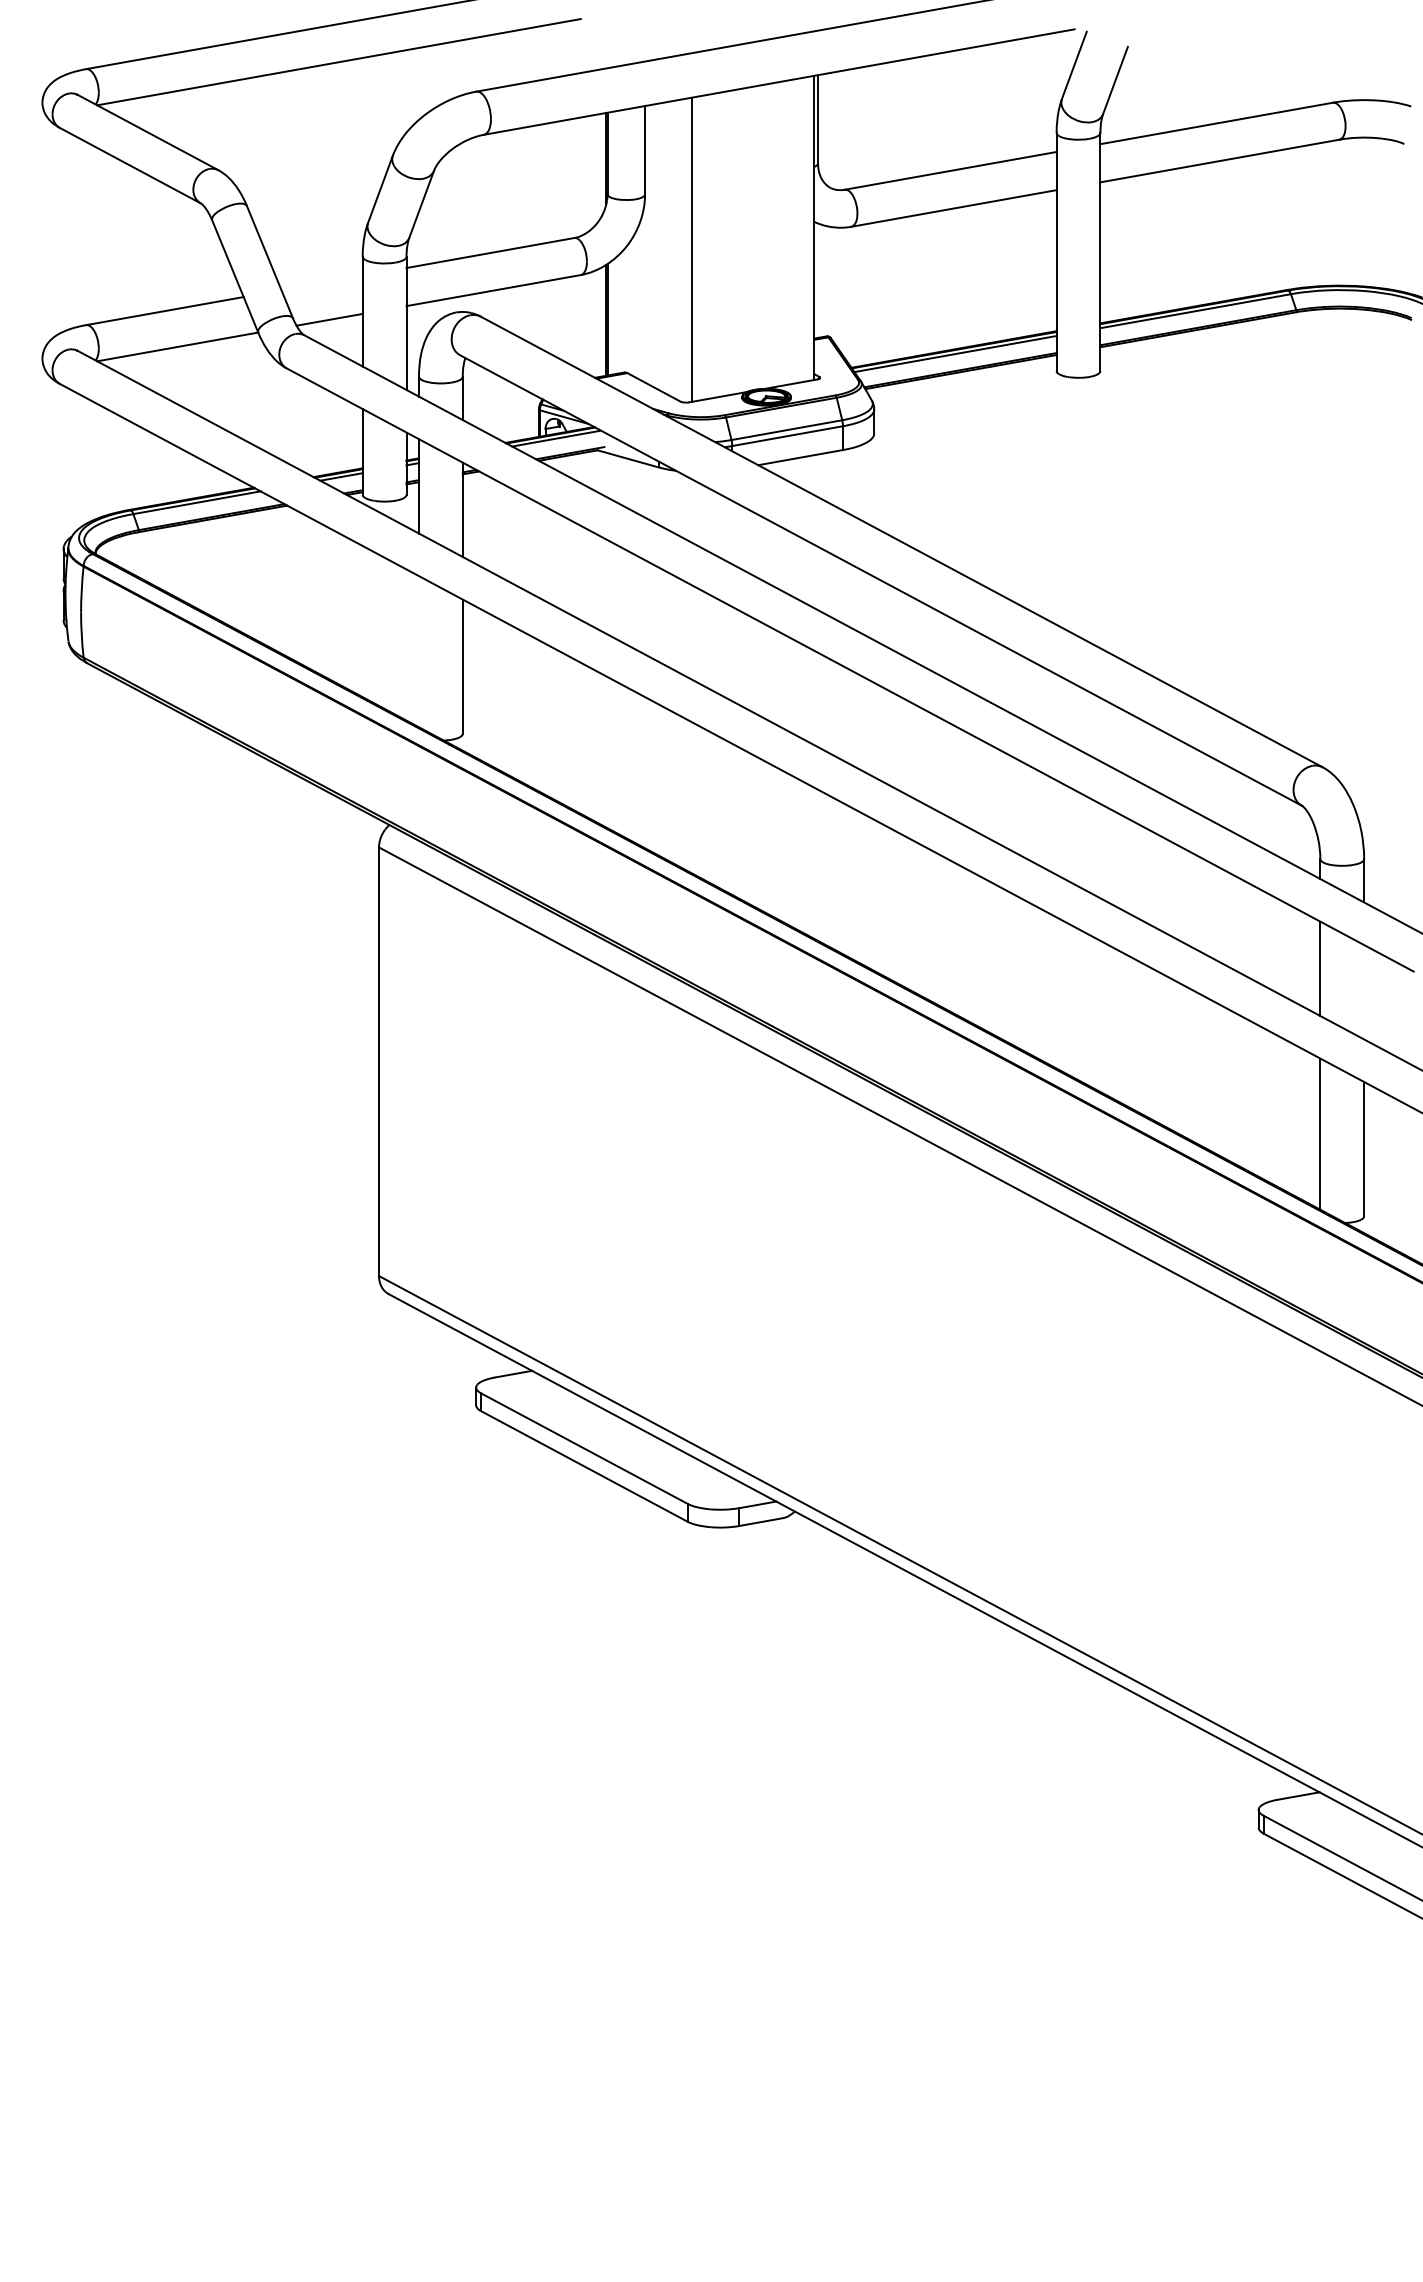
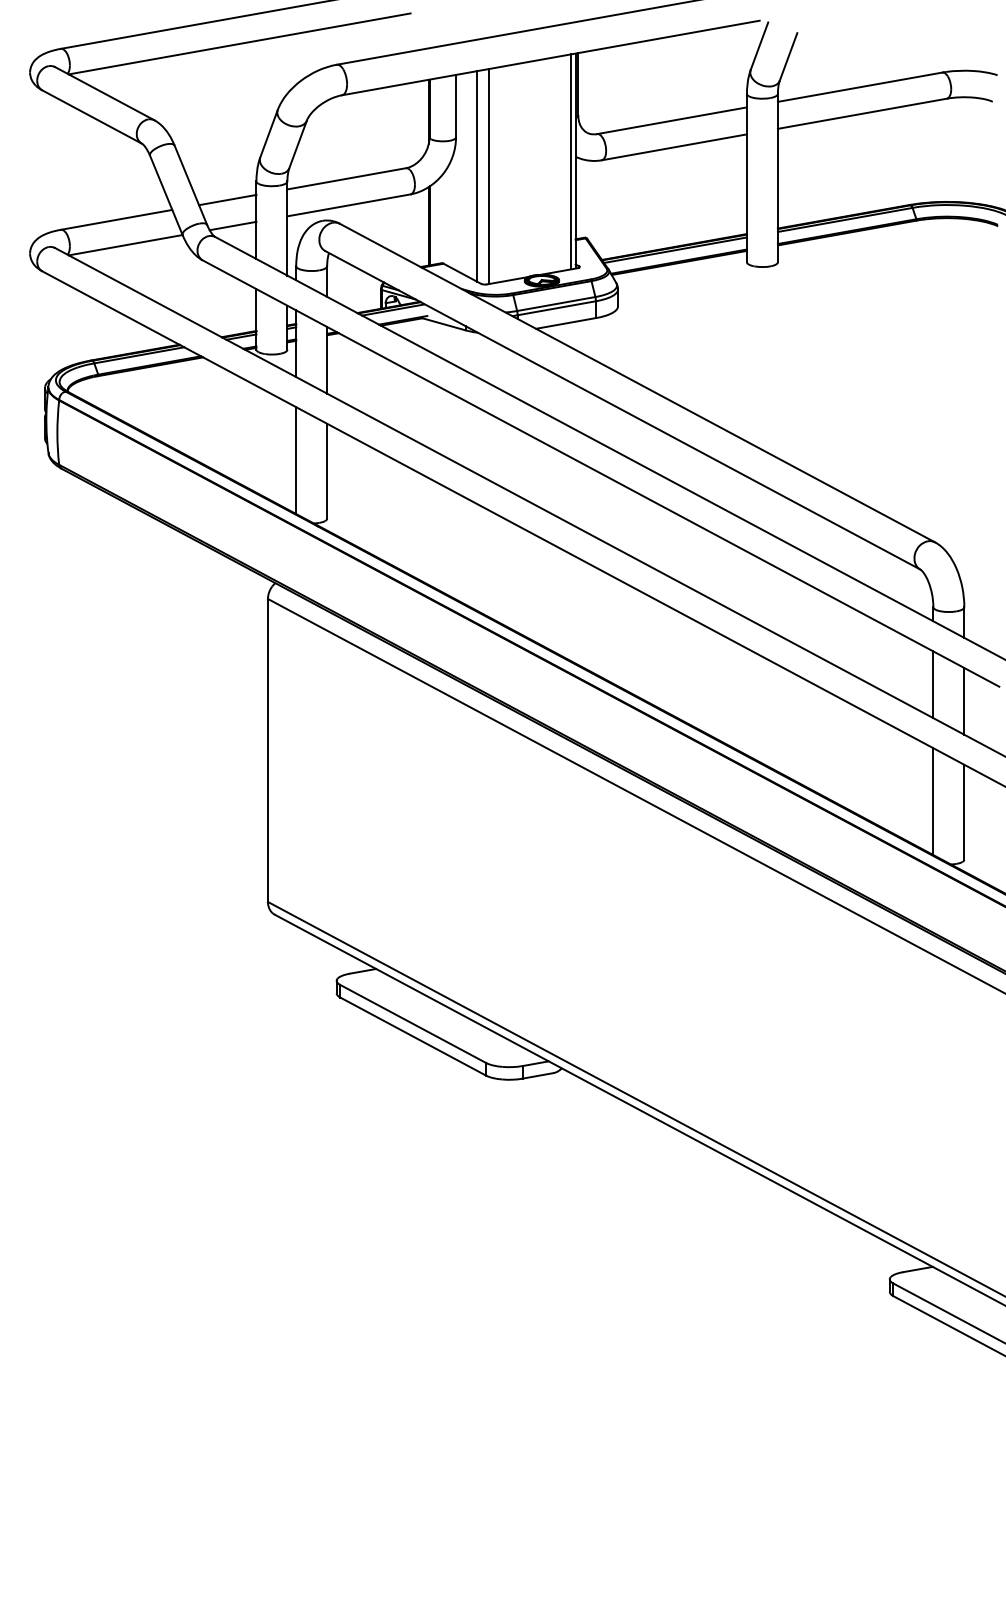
line: (808, 228) -> (571, 161), added
line: (675, 249) -> (477, 176), added
line: (321, 282) -> (227, 199), added
line: (419, 651) -> (296, 460), added
line: (1364, 992) -> (964, 701), added

